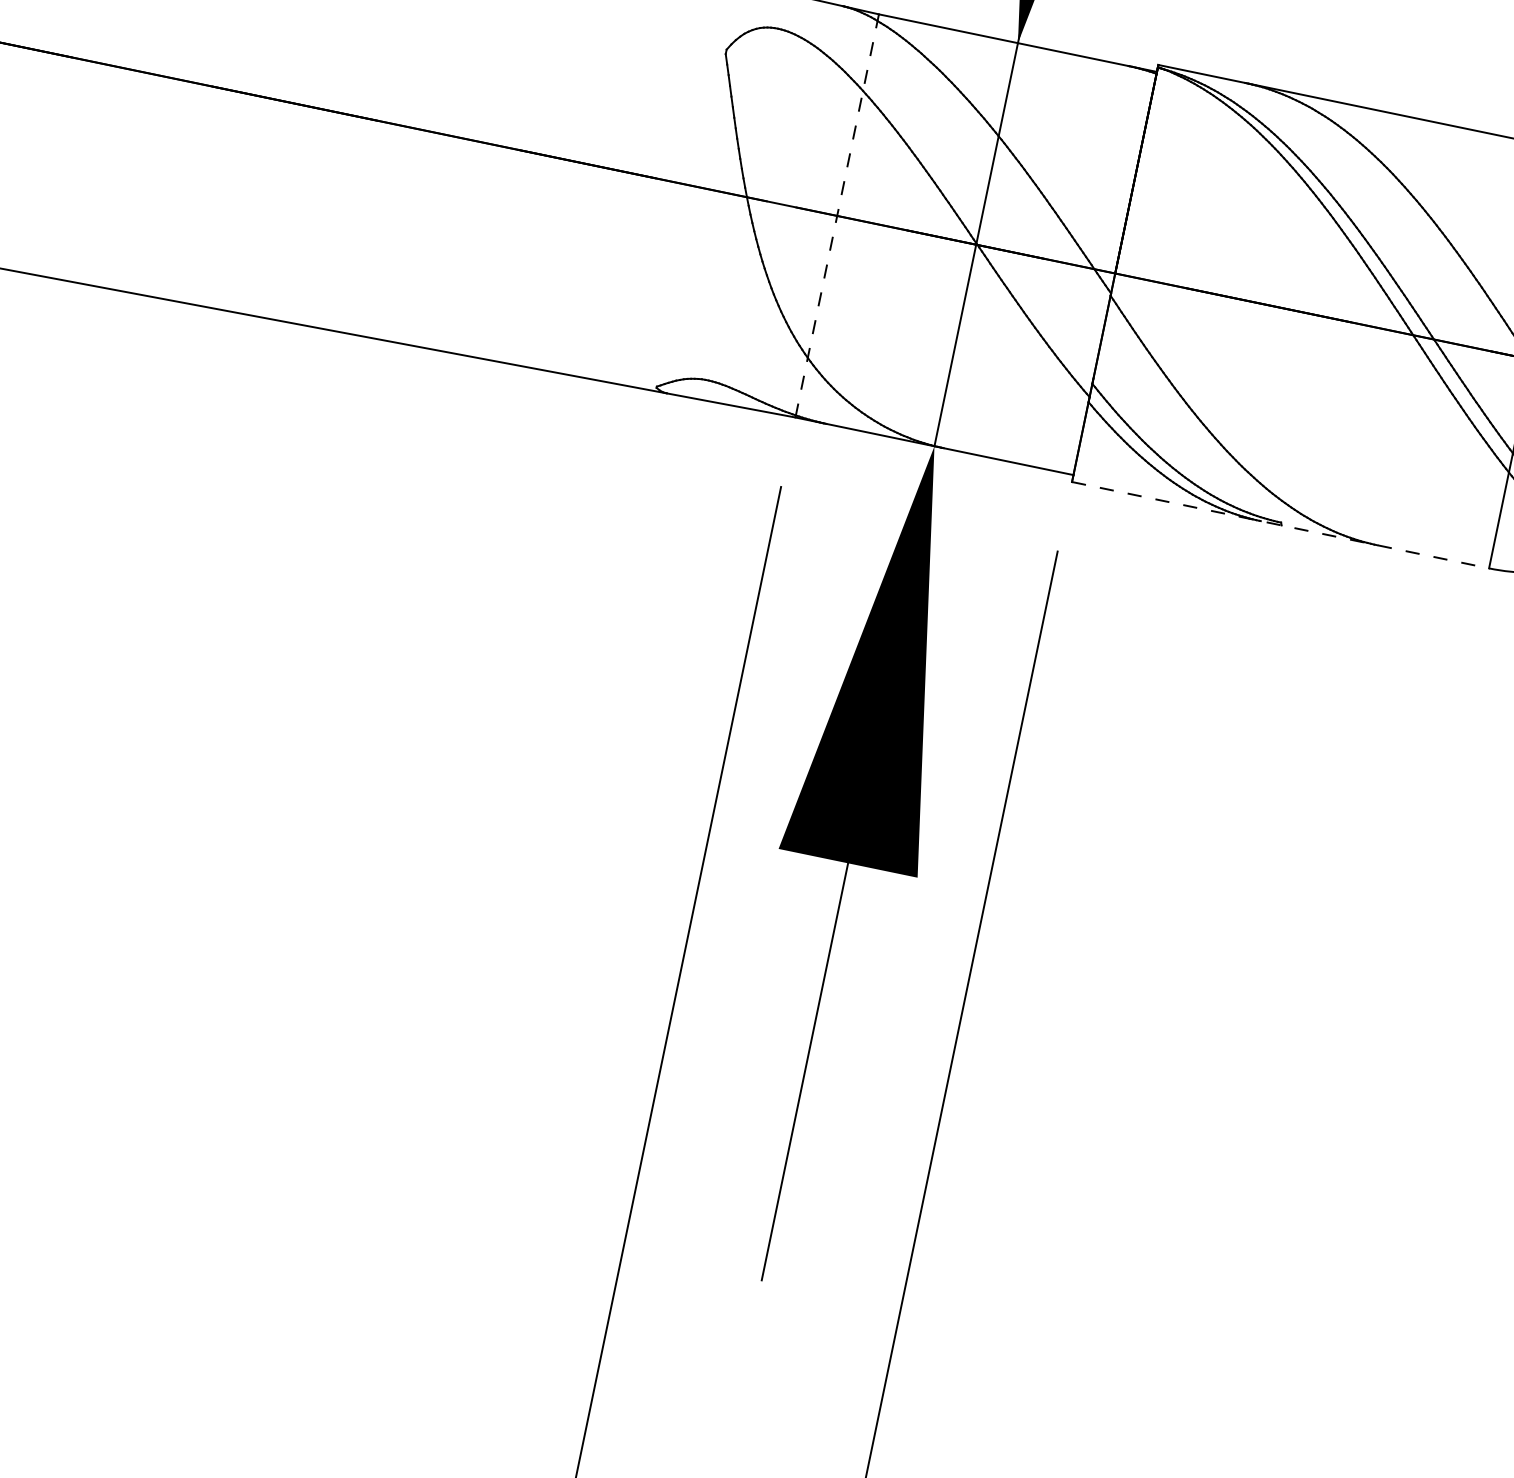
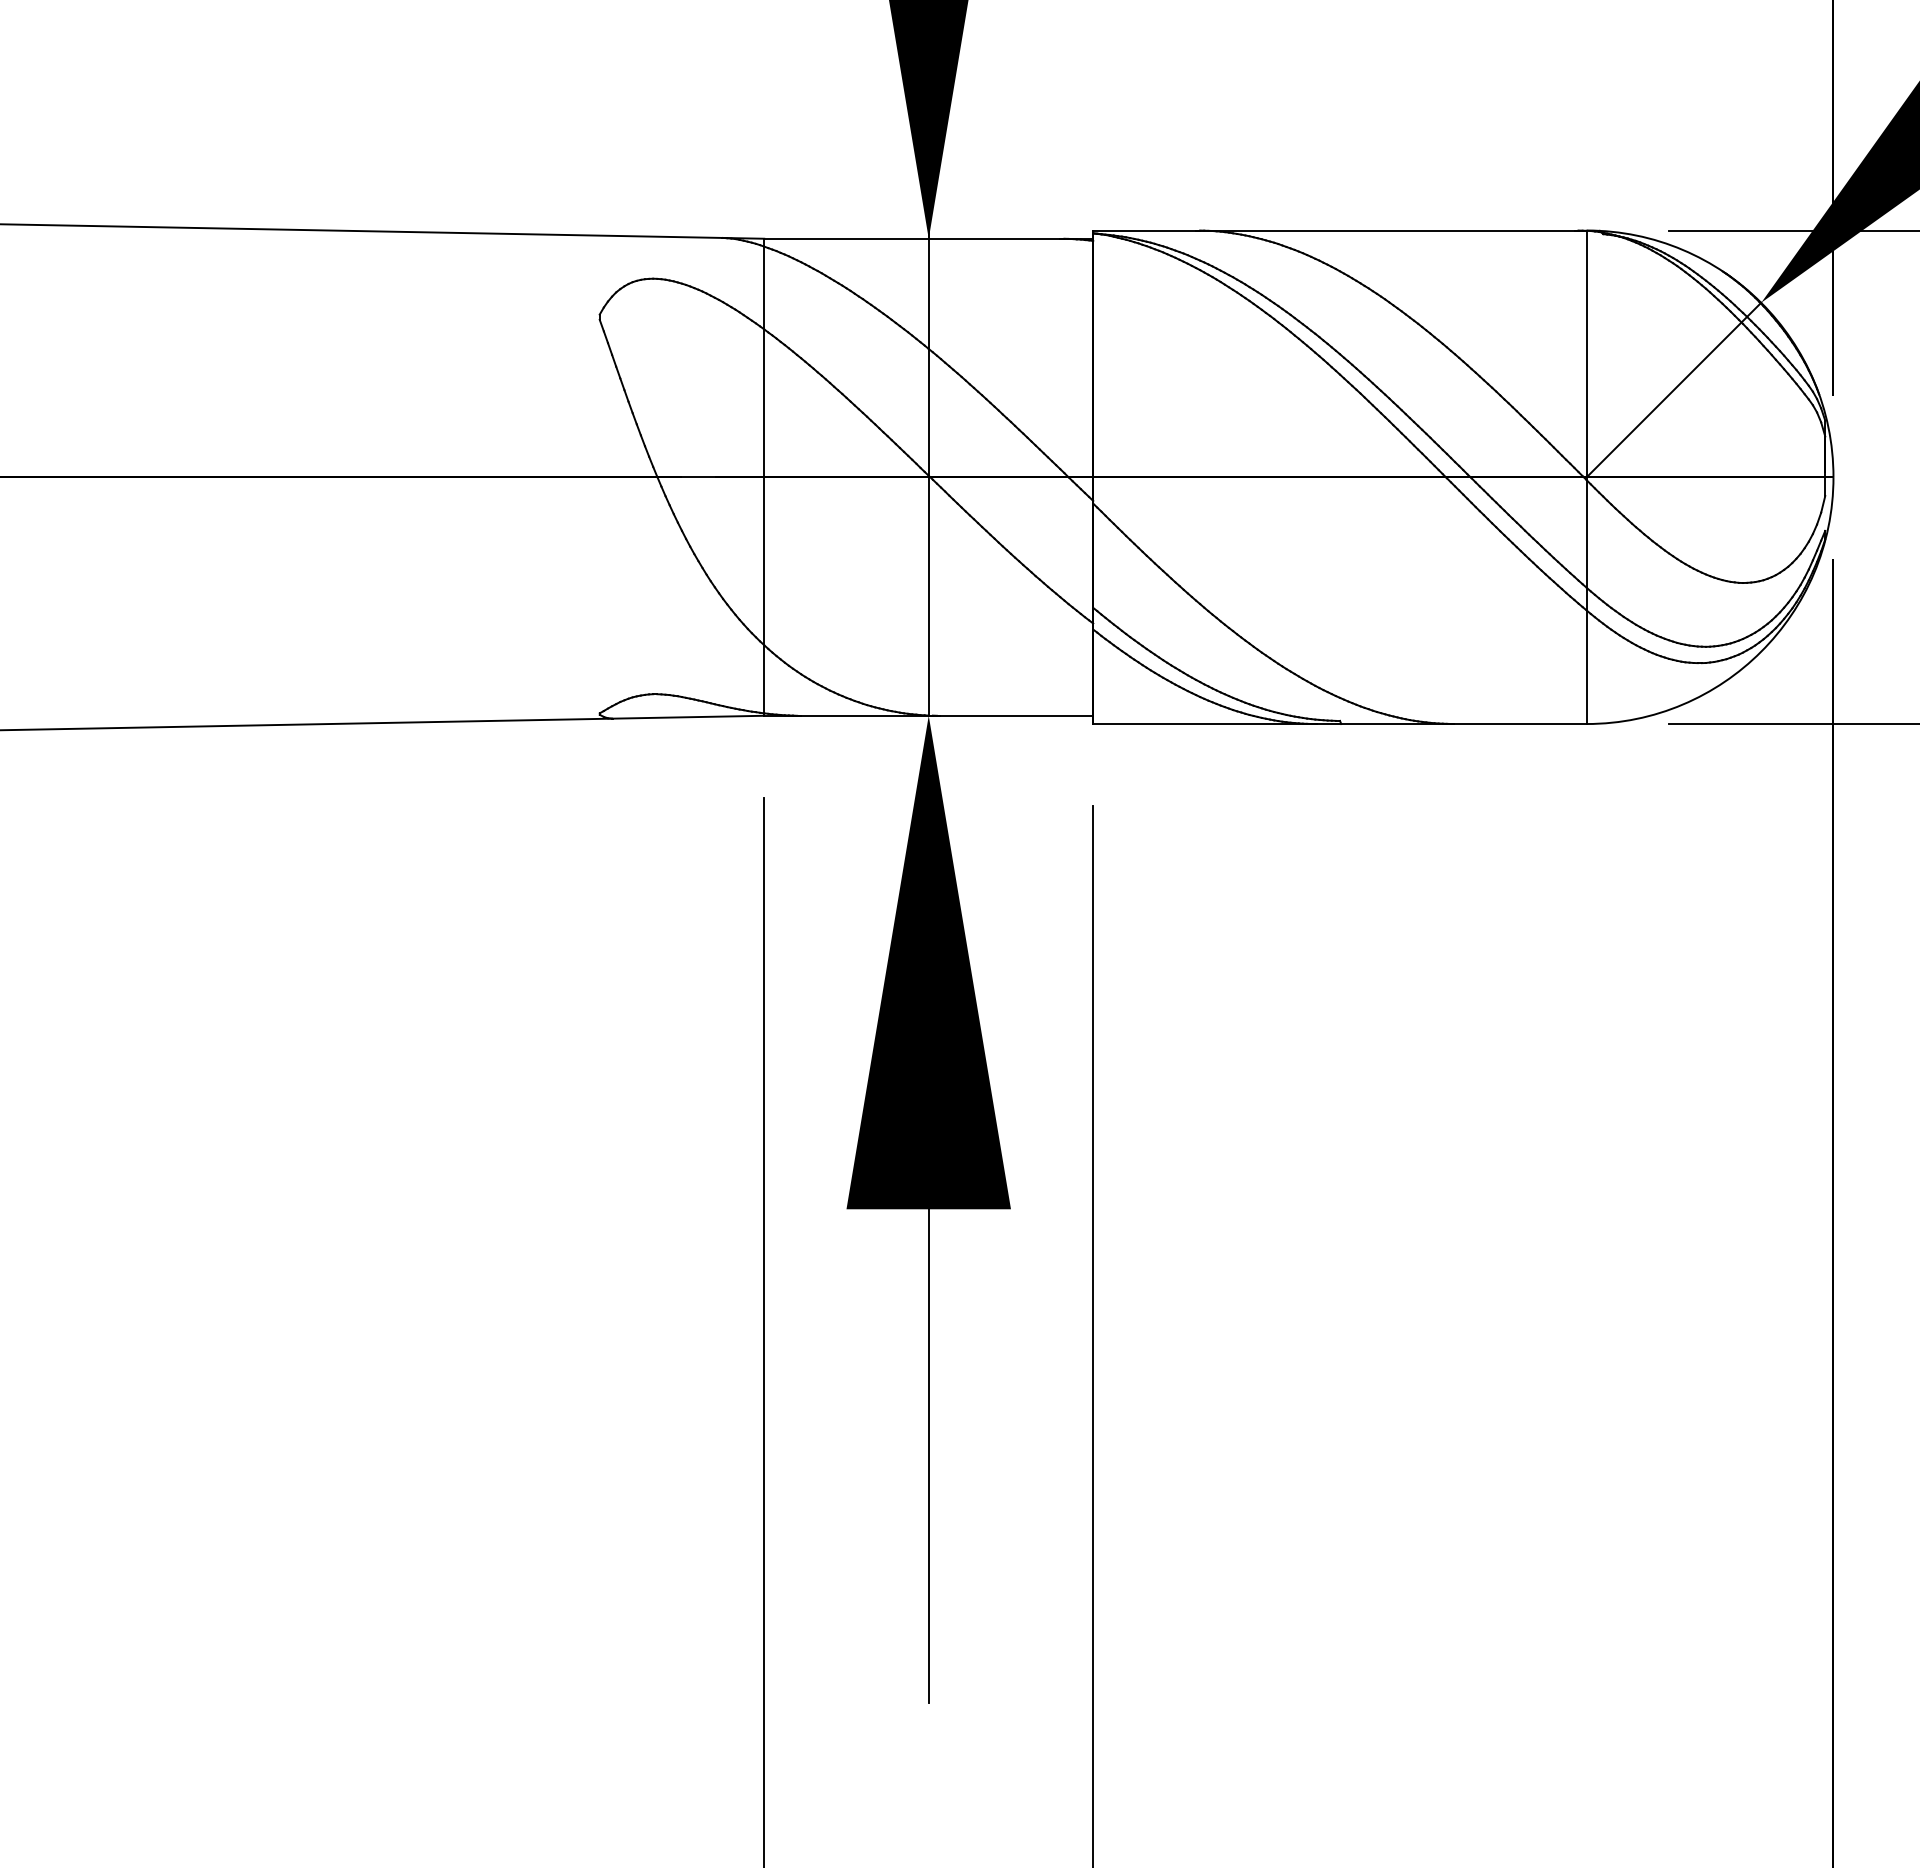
line: (837, 216) -> (764, 477), dashed -> solid
line: (1280, 525) -> (1339, 724), dashed -> solid

